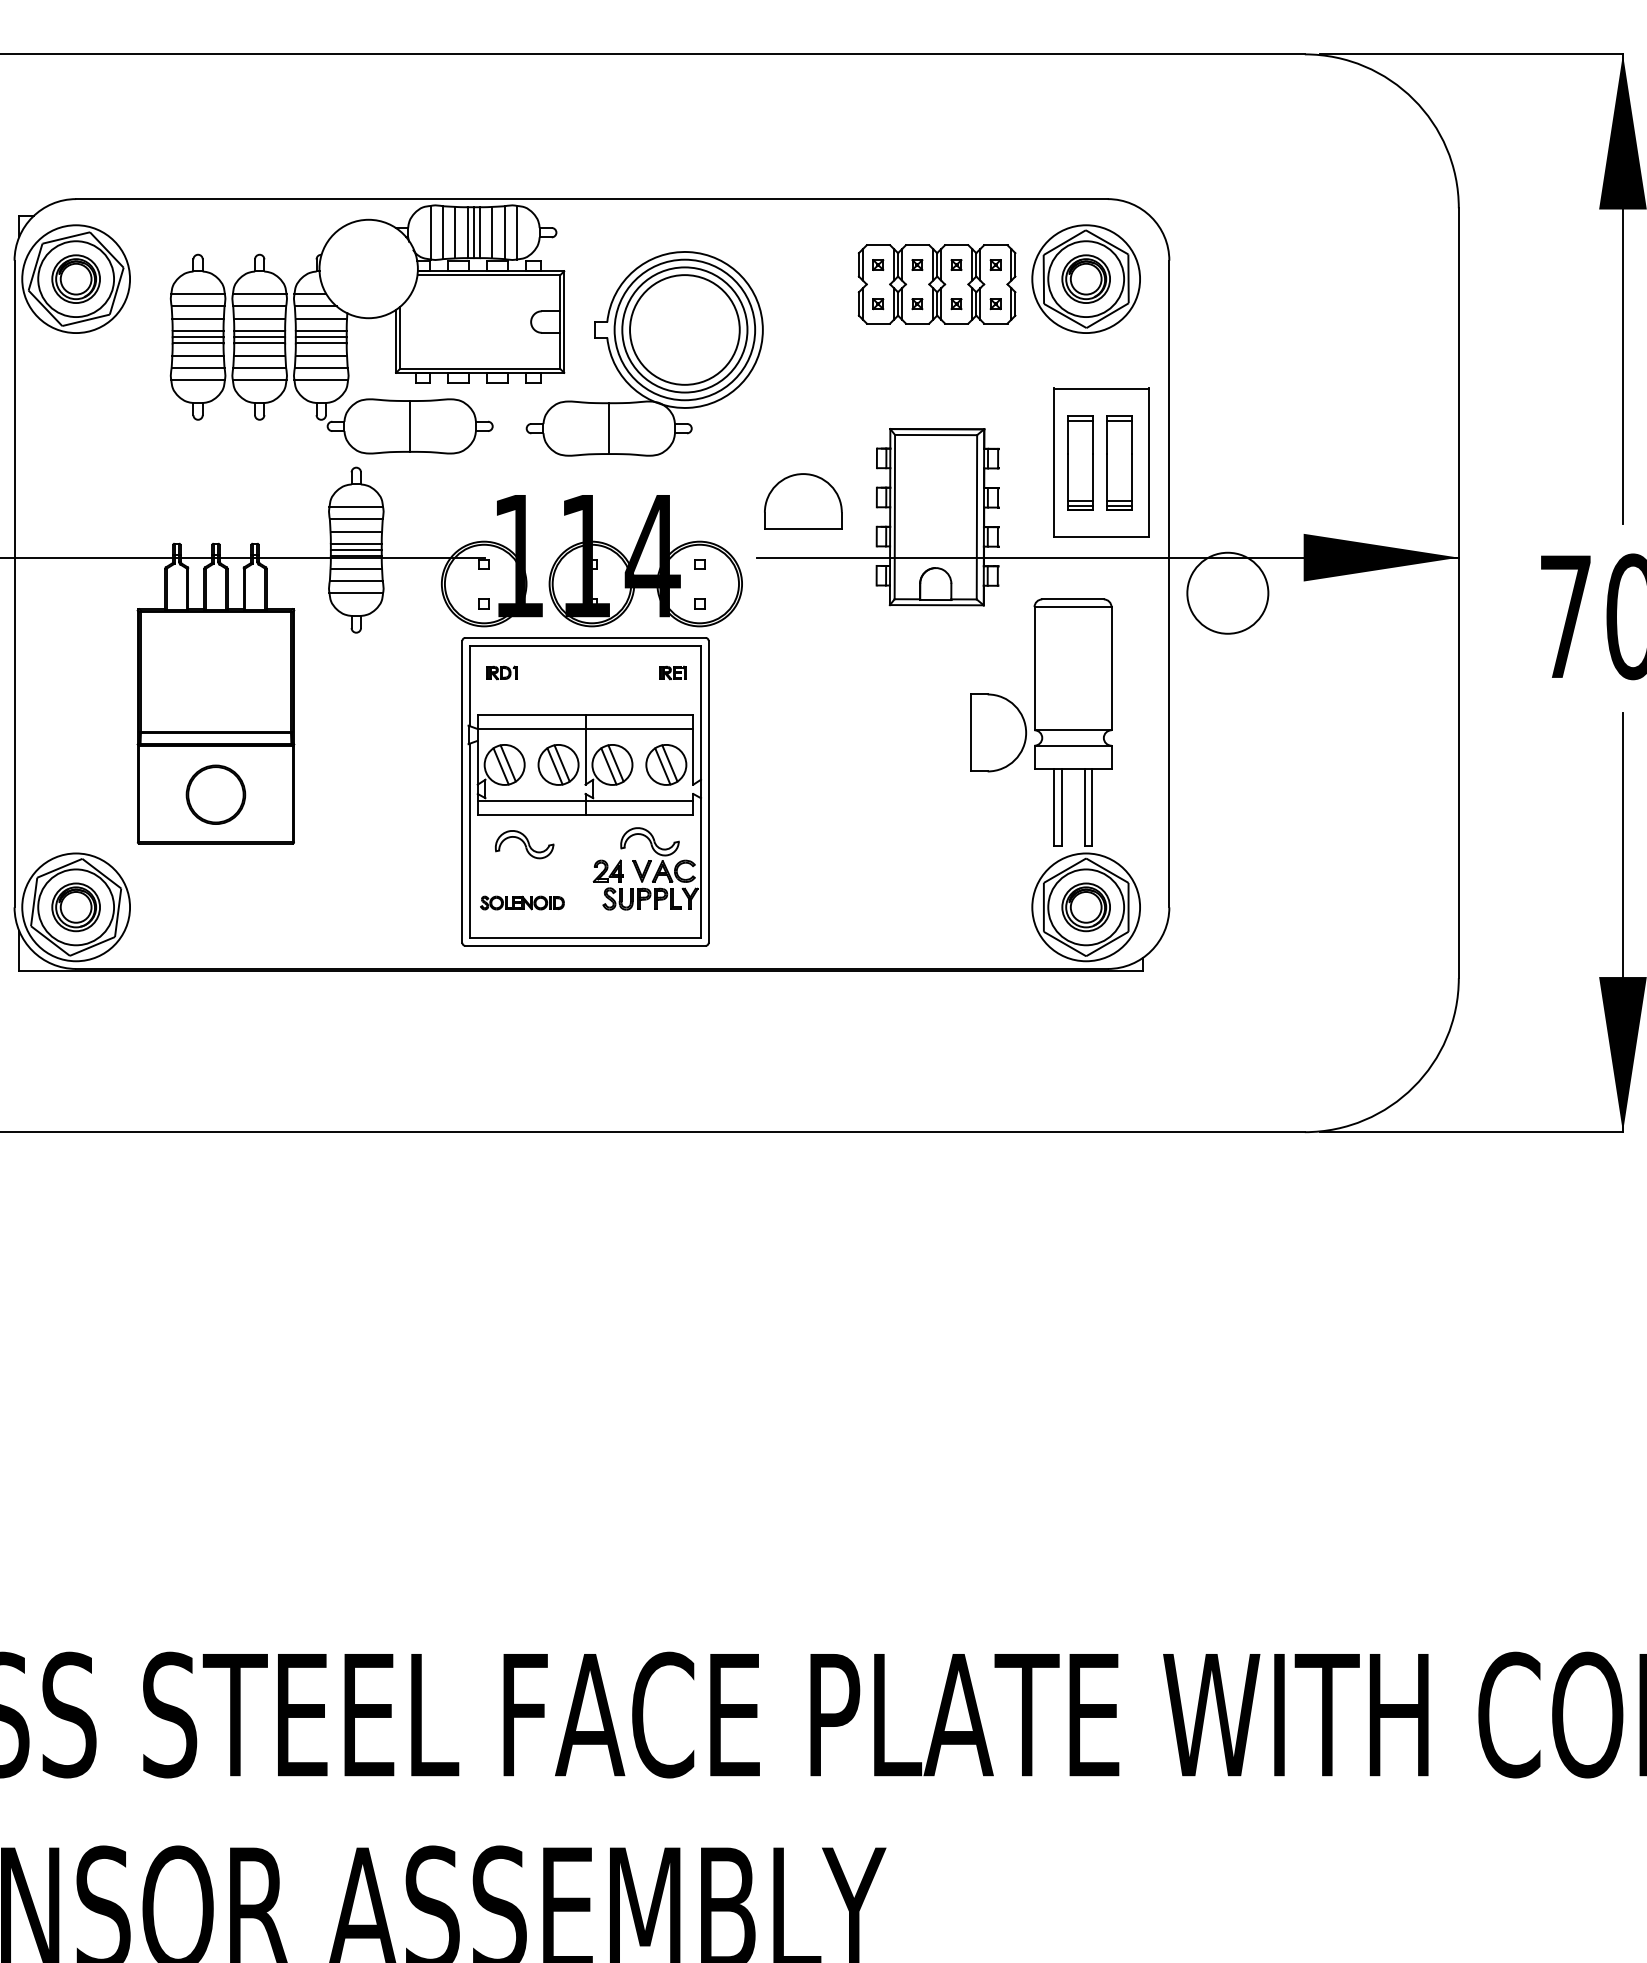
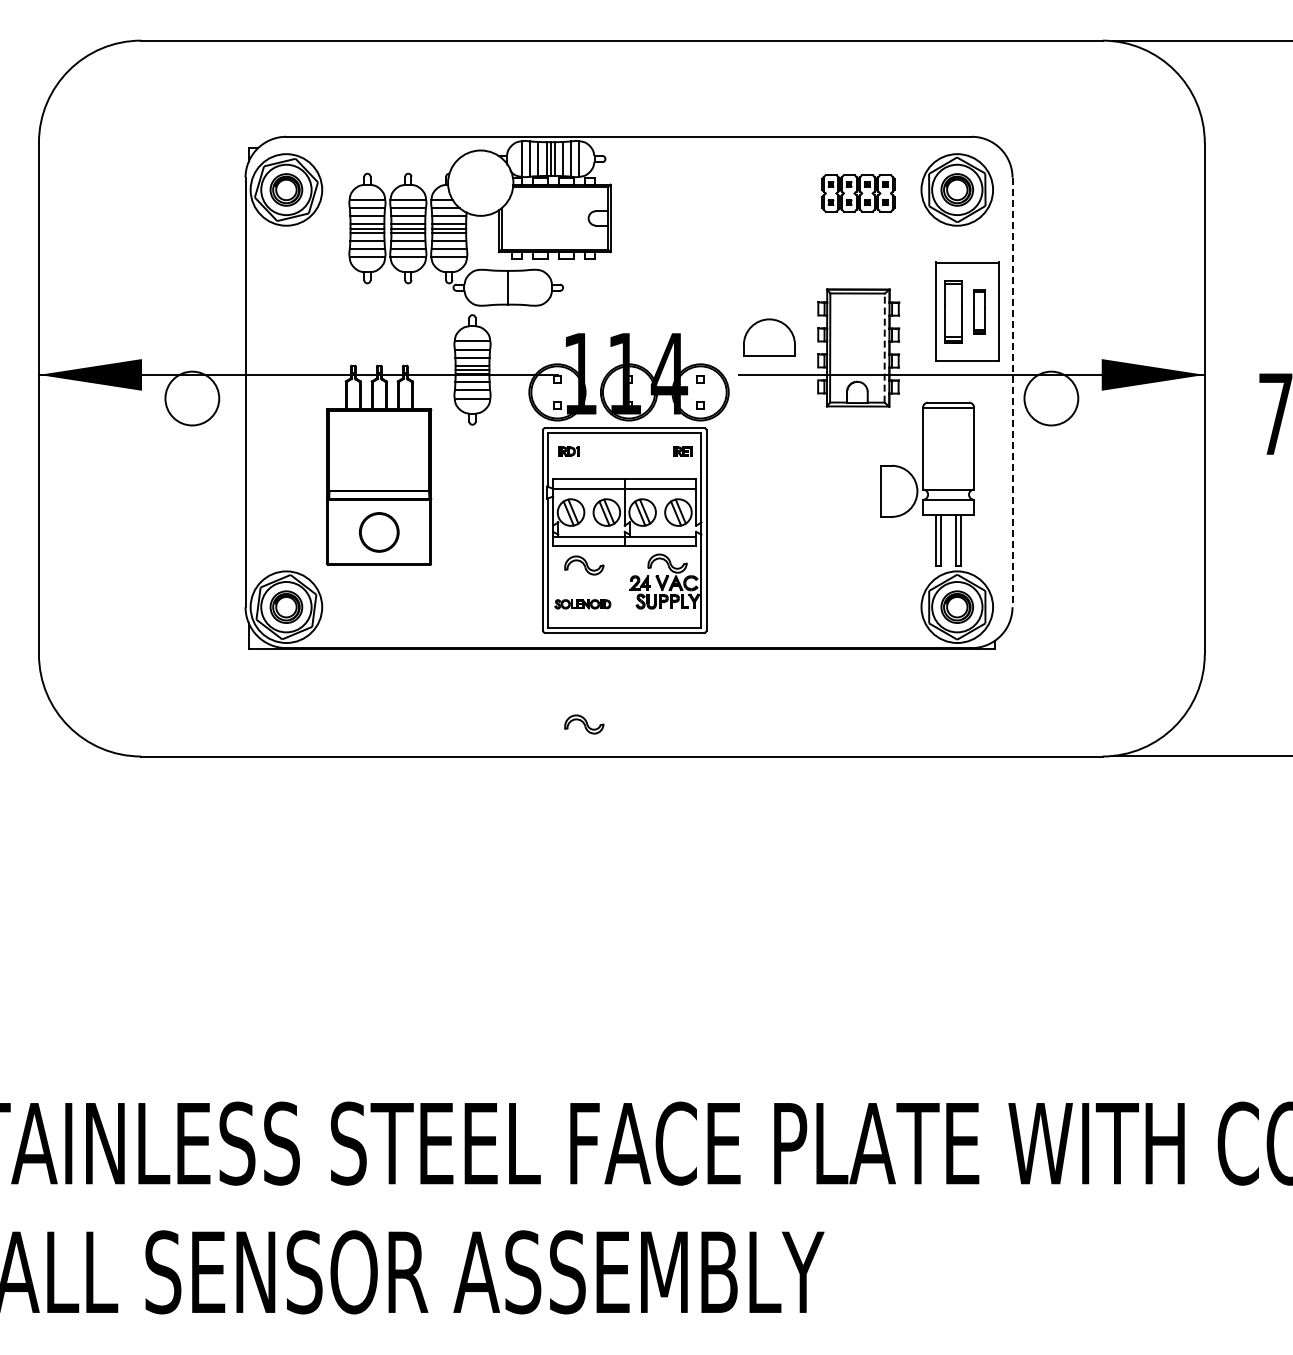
part: (937, 284) -> (858, 193), size x0.7
part: (643, 353) -> (663, 239), removed
part: (1119, 462) -> (979, 311), size x0.7
line: (976, 517) -> (884, 348), solid -> dashed
line: (1169, 584) -> (1012, 392), solid -> dashed
part: (524, 1083) -> (584, 724), added

